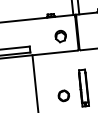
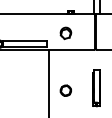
part: (60, 36) -> (65, 33), moved
circle: (63, 95) -> (65, 90), moved

